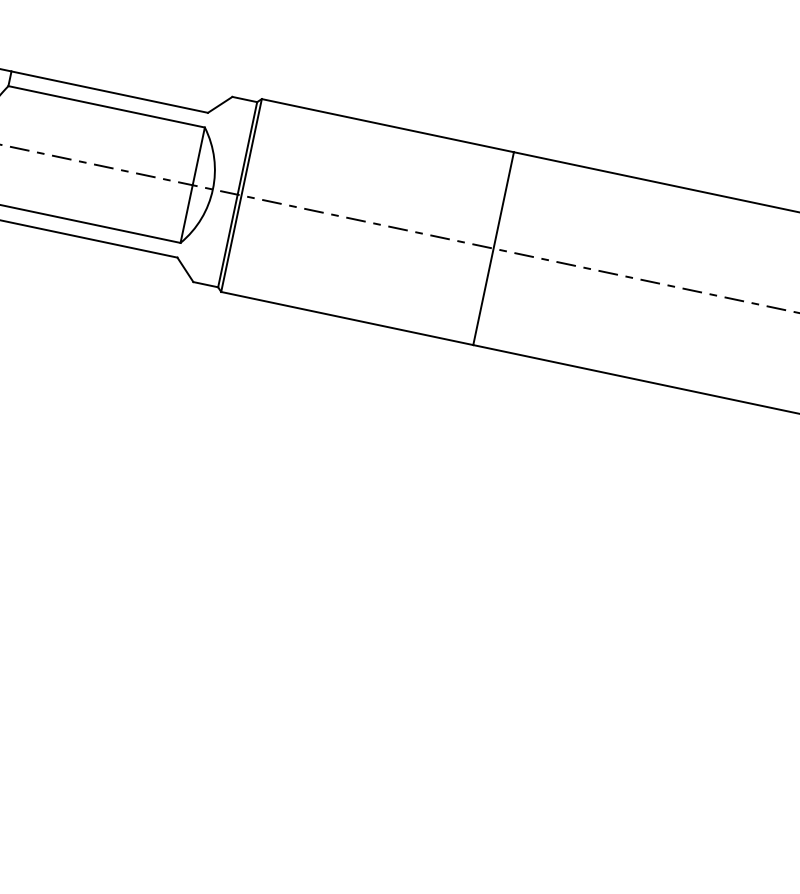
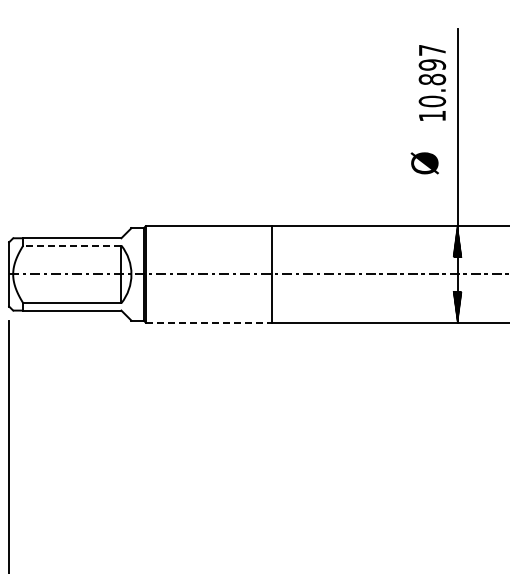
line: (105, 106) -> (71, 245), solid -> dashed
line: (346, 318) -> (208, 322), solid -> dashed

